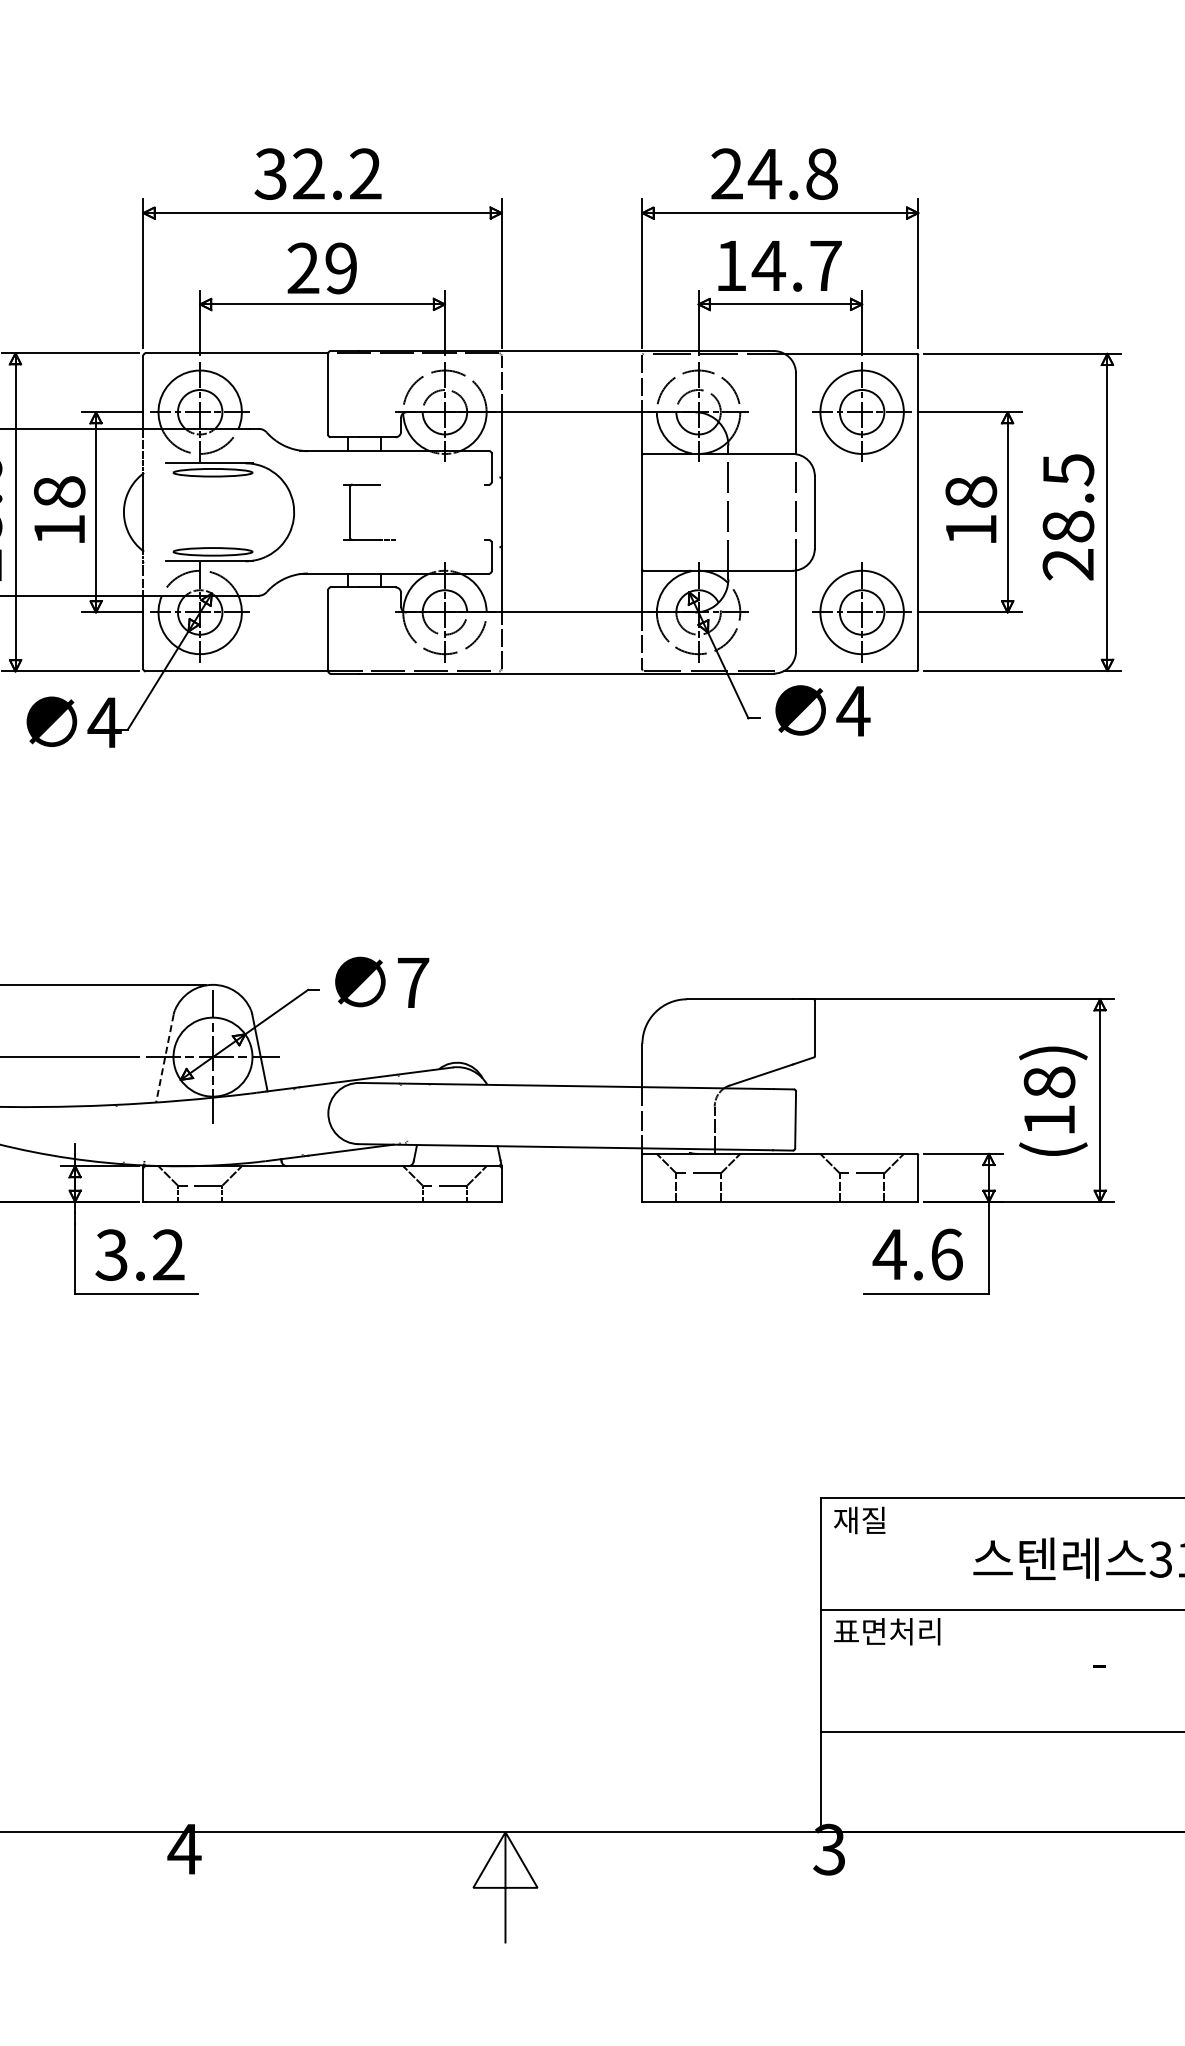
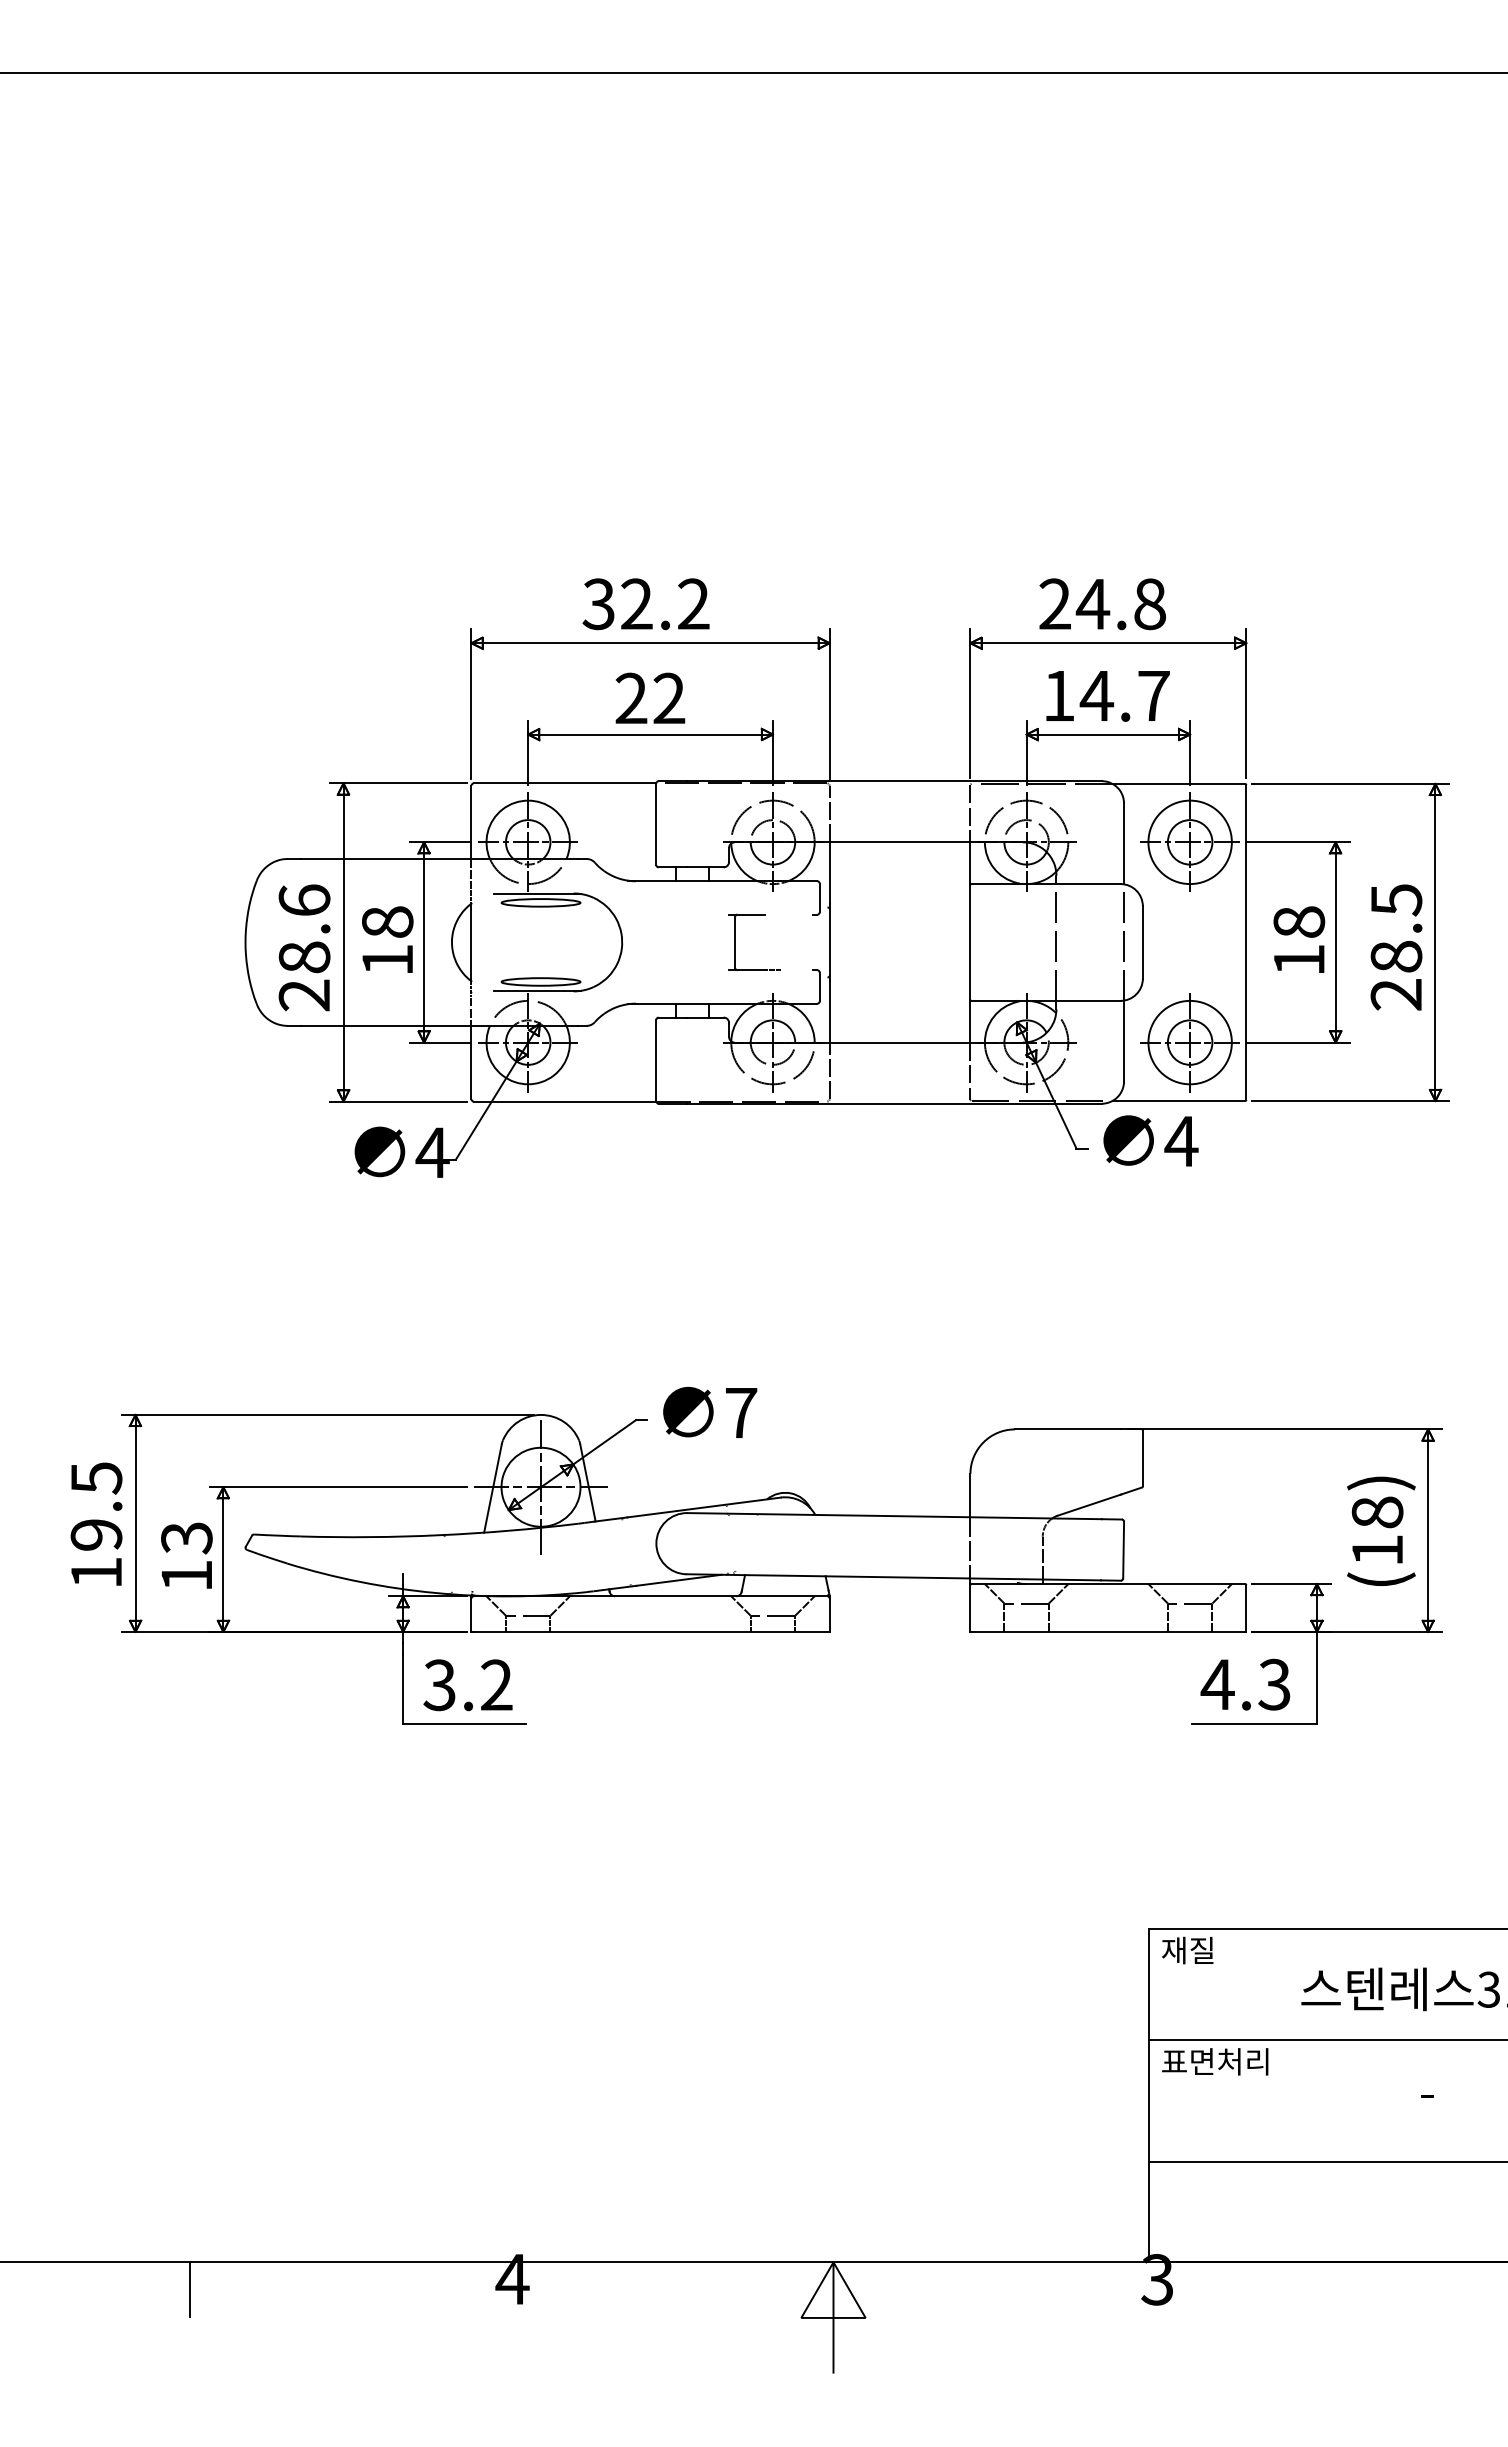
text: (341, 268) -> (669, 698), 29 -> 22
part: (350, 511) -> (735, 941), moved
line: (164, 1058) -> (492, 1488), dashed -> solid
text: (946, 1254) -> (1274, 1684), 4.6 -> 4.3

